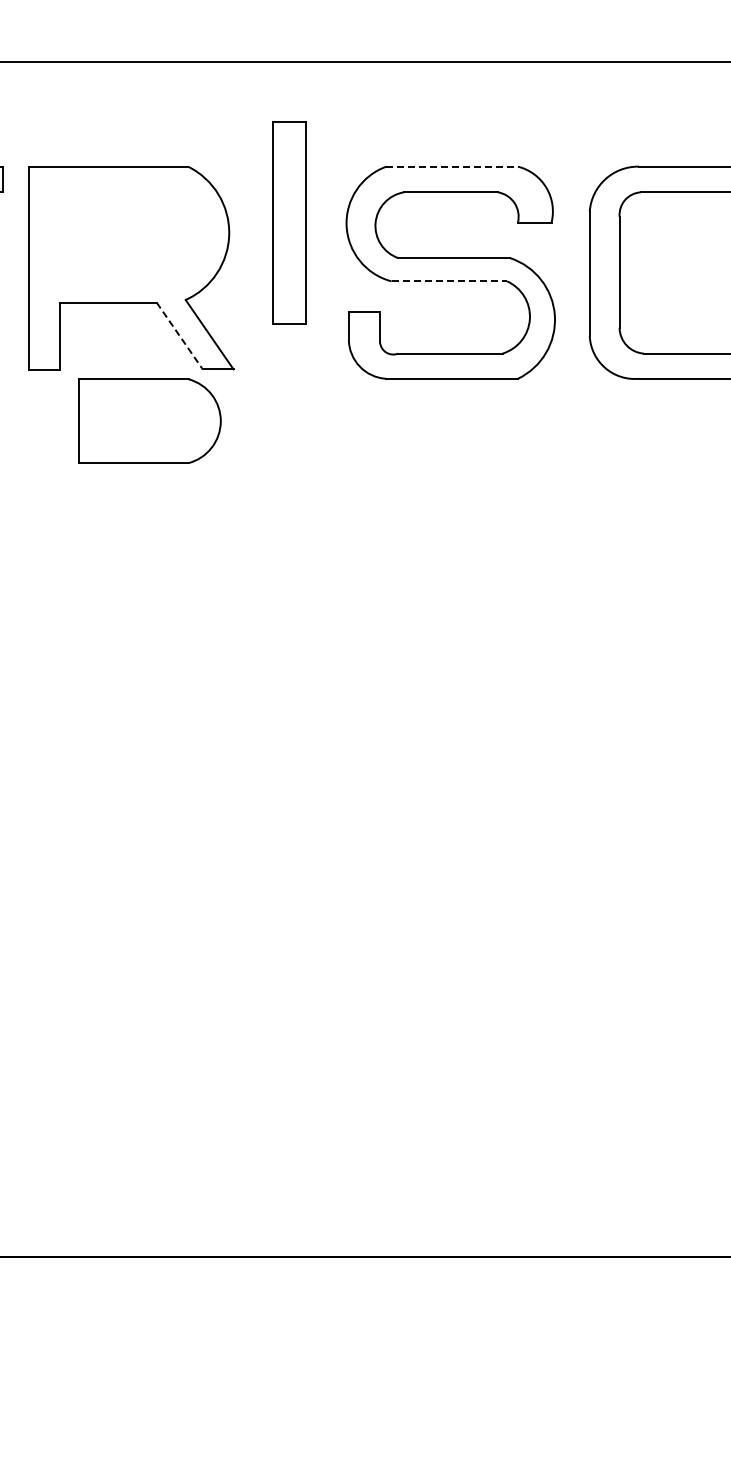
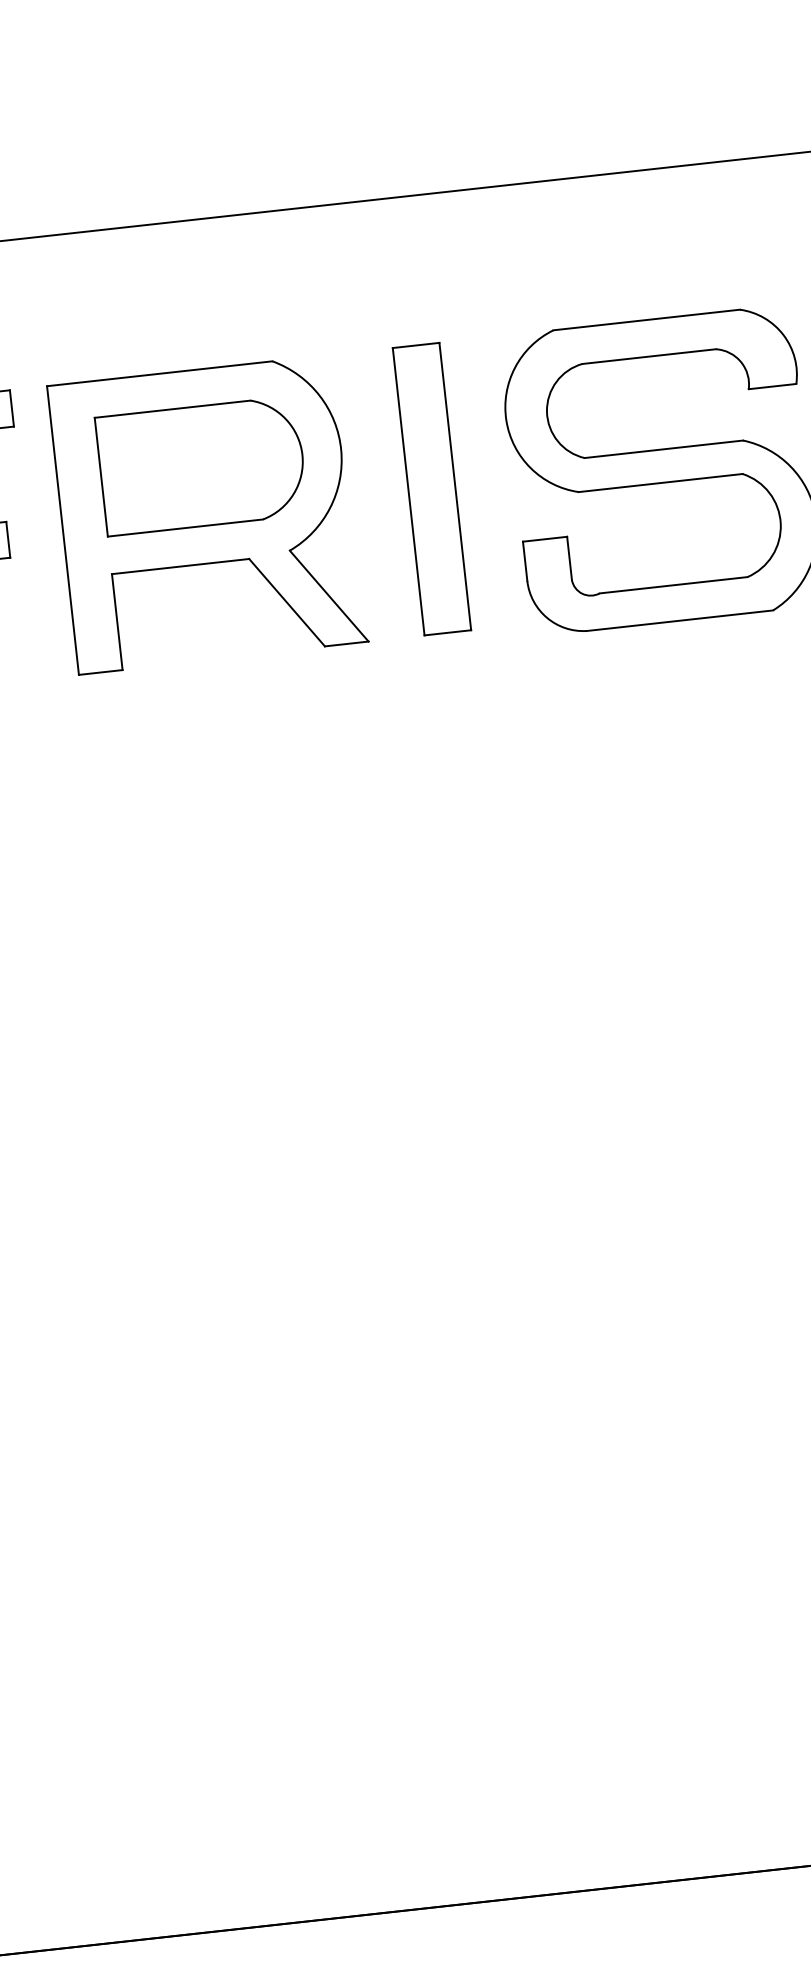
line: (452, 166) -> (647, 319), dashed -> solid
part: (289, 222) -> (431, 488), moved
line: (449, 281) -> (660, 483), dashed -> solid
line: (179, 336) -> (286, 603), dashed -> solid
part: (149, 420) -> (201, 465), moved

